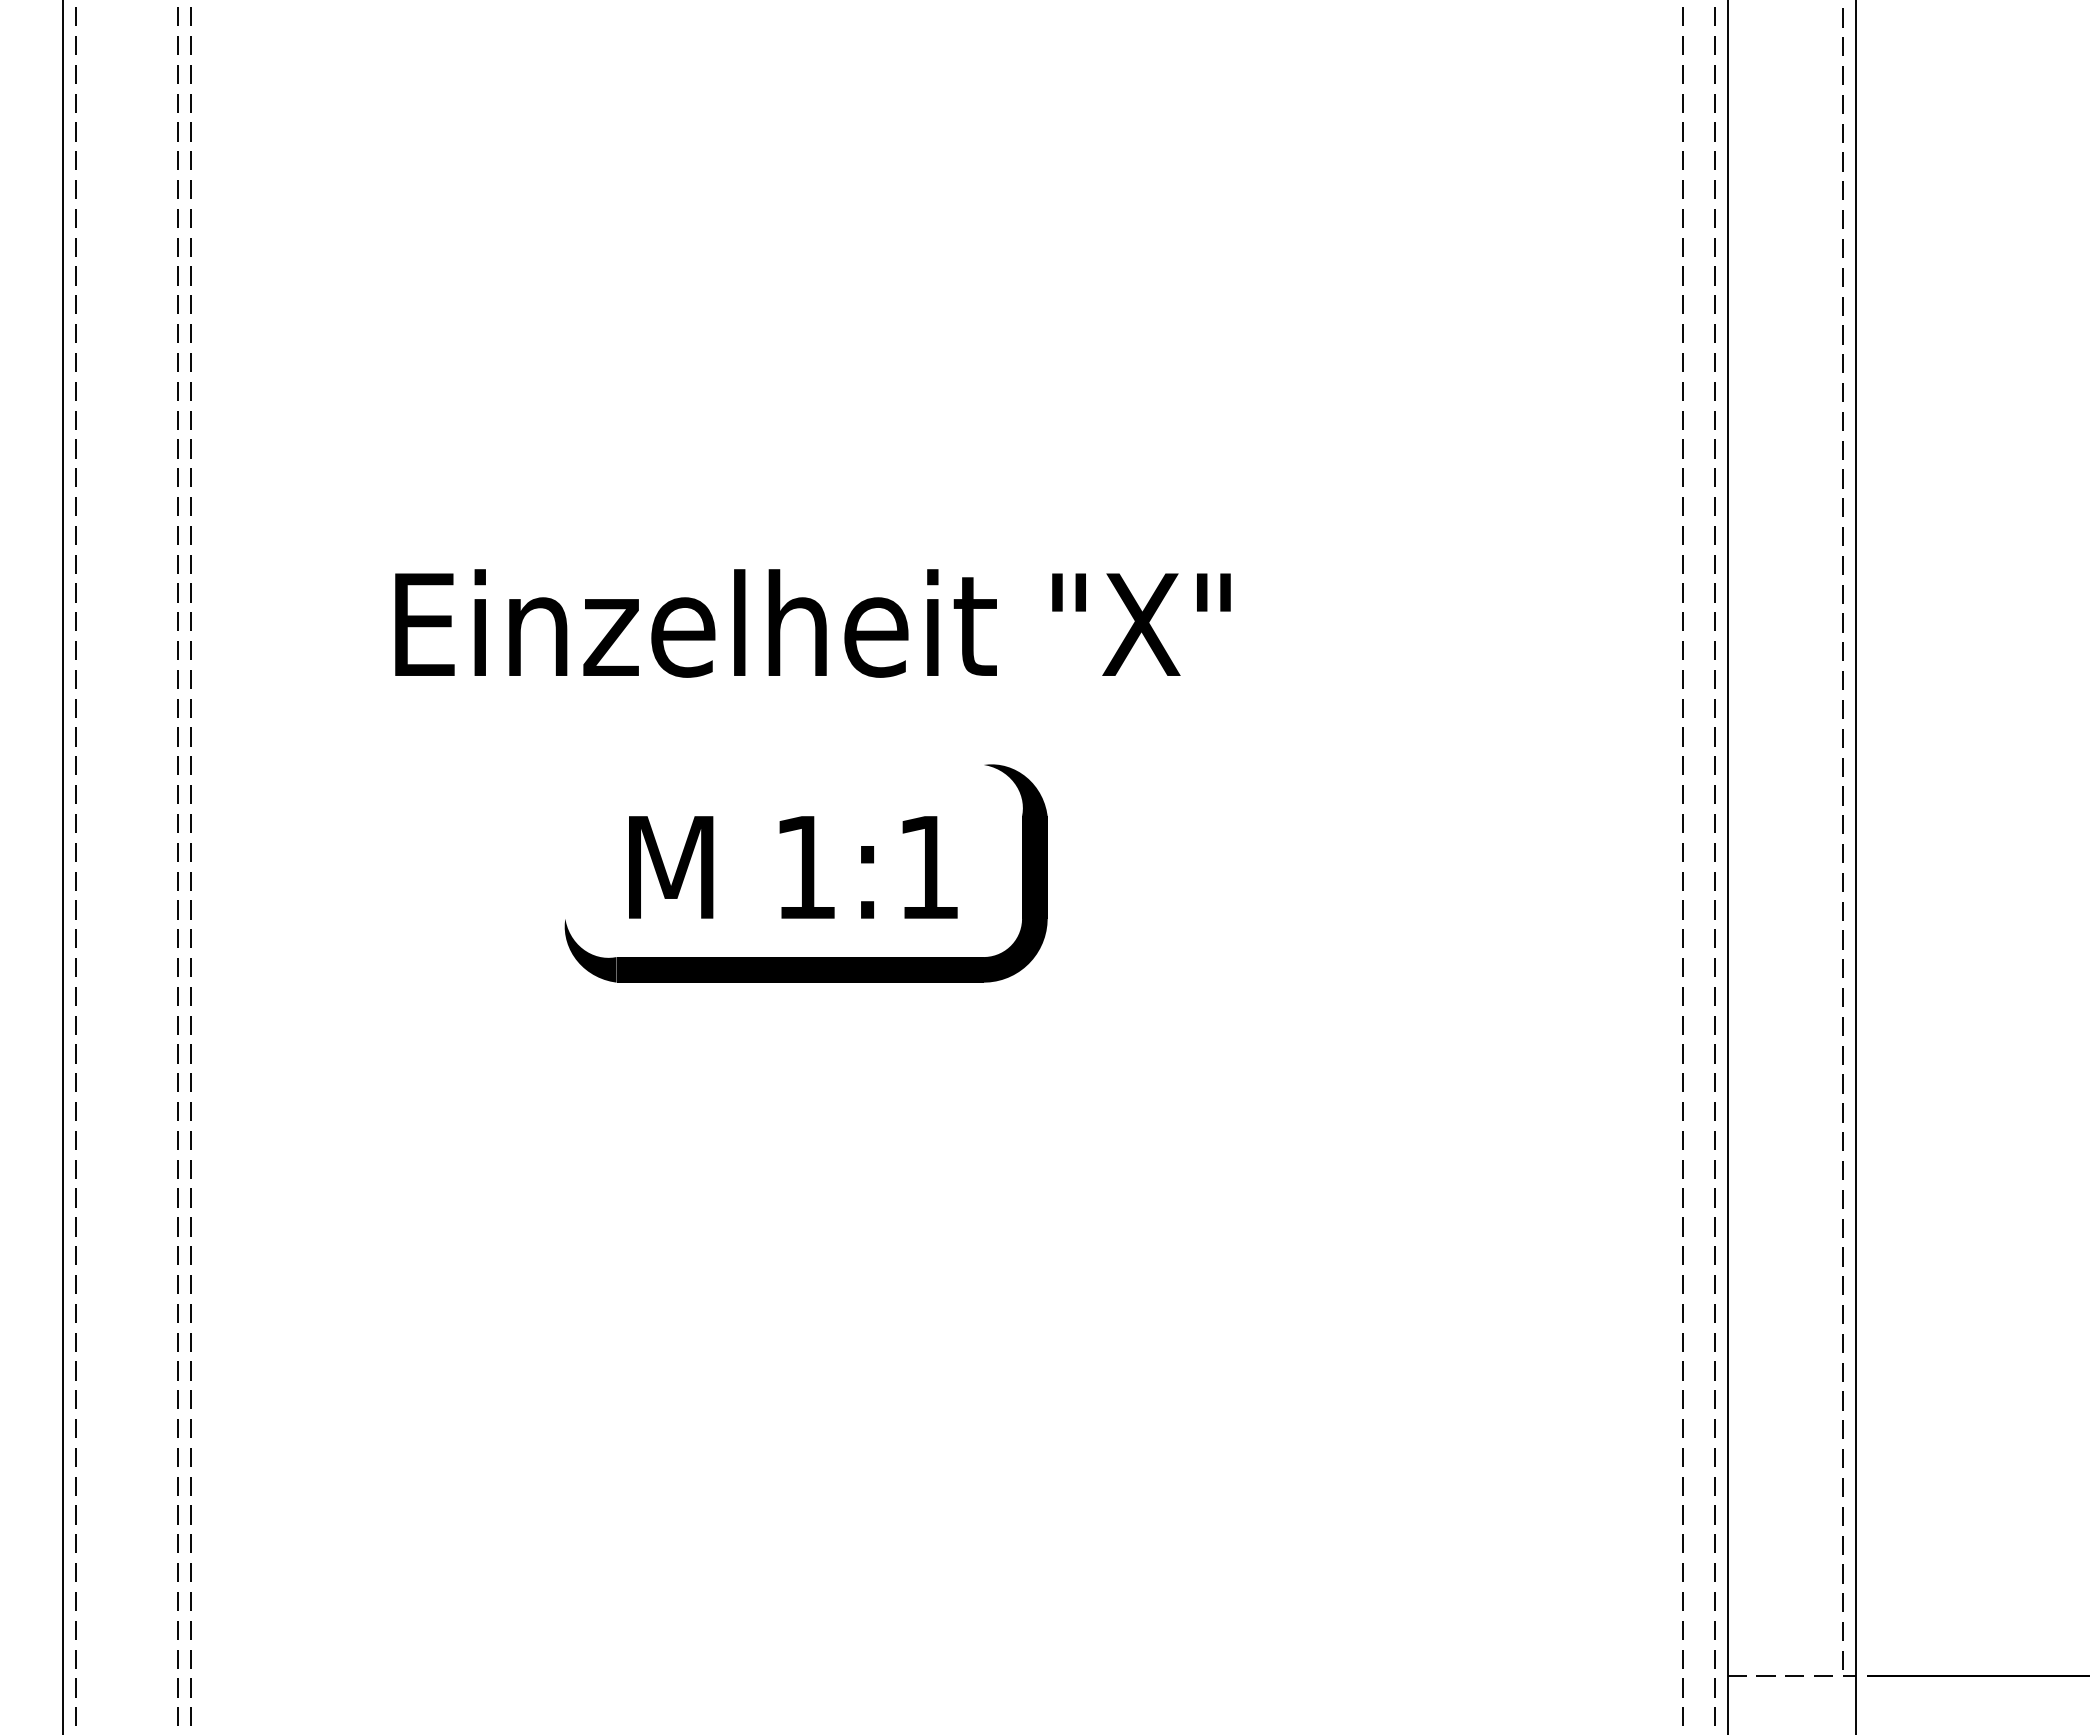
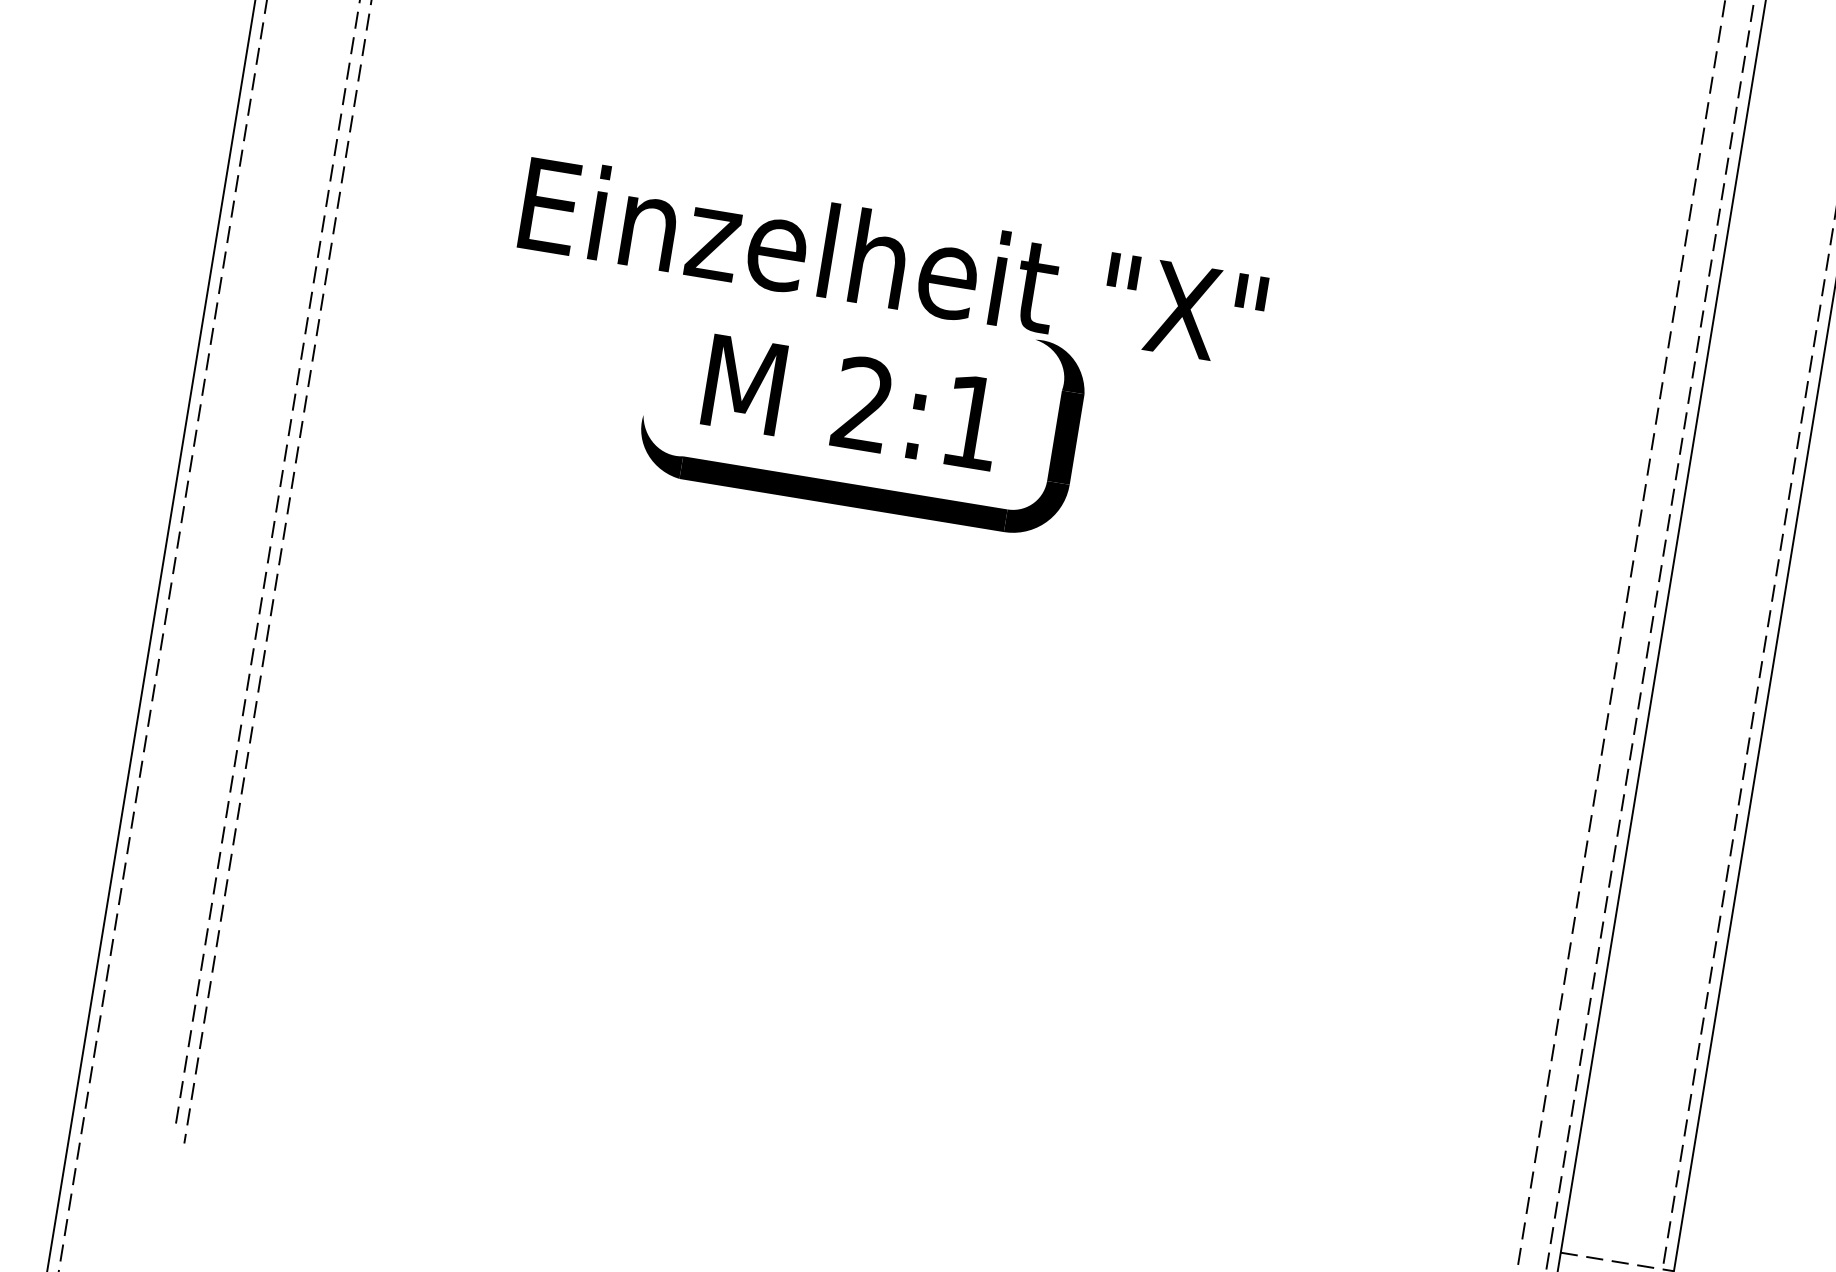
text: (812, 623) -> (892, 261), moved
text: (804, 866) -> (862, 403), 1:1 -> 2:1

